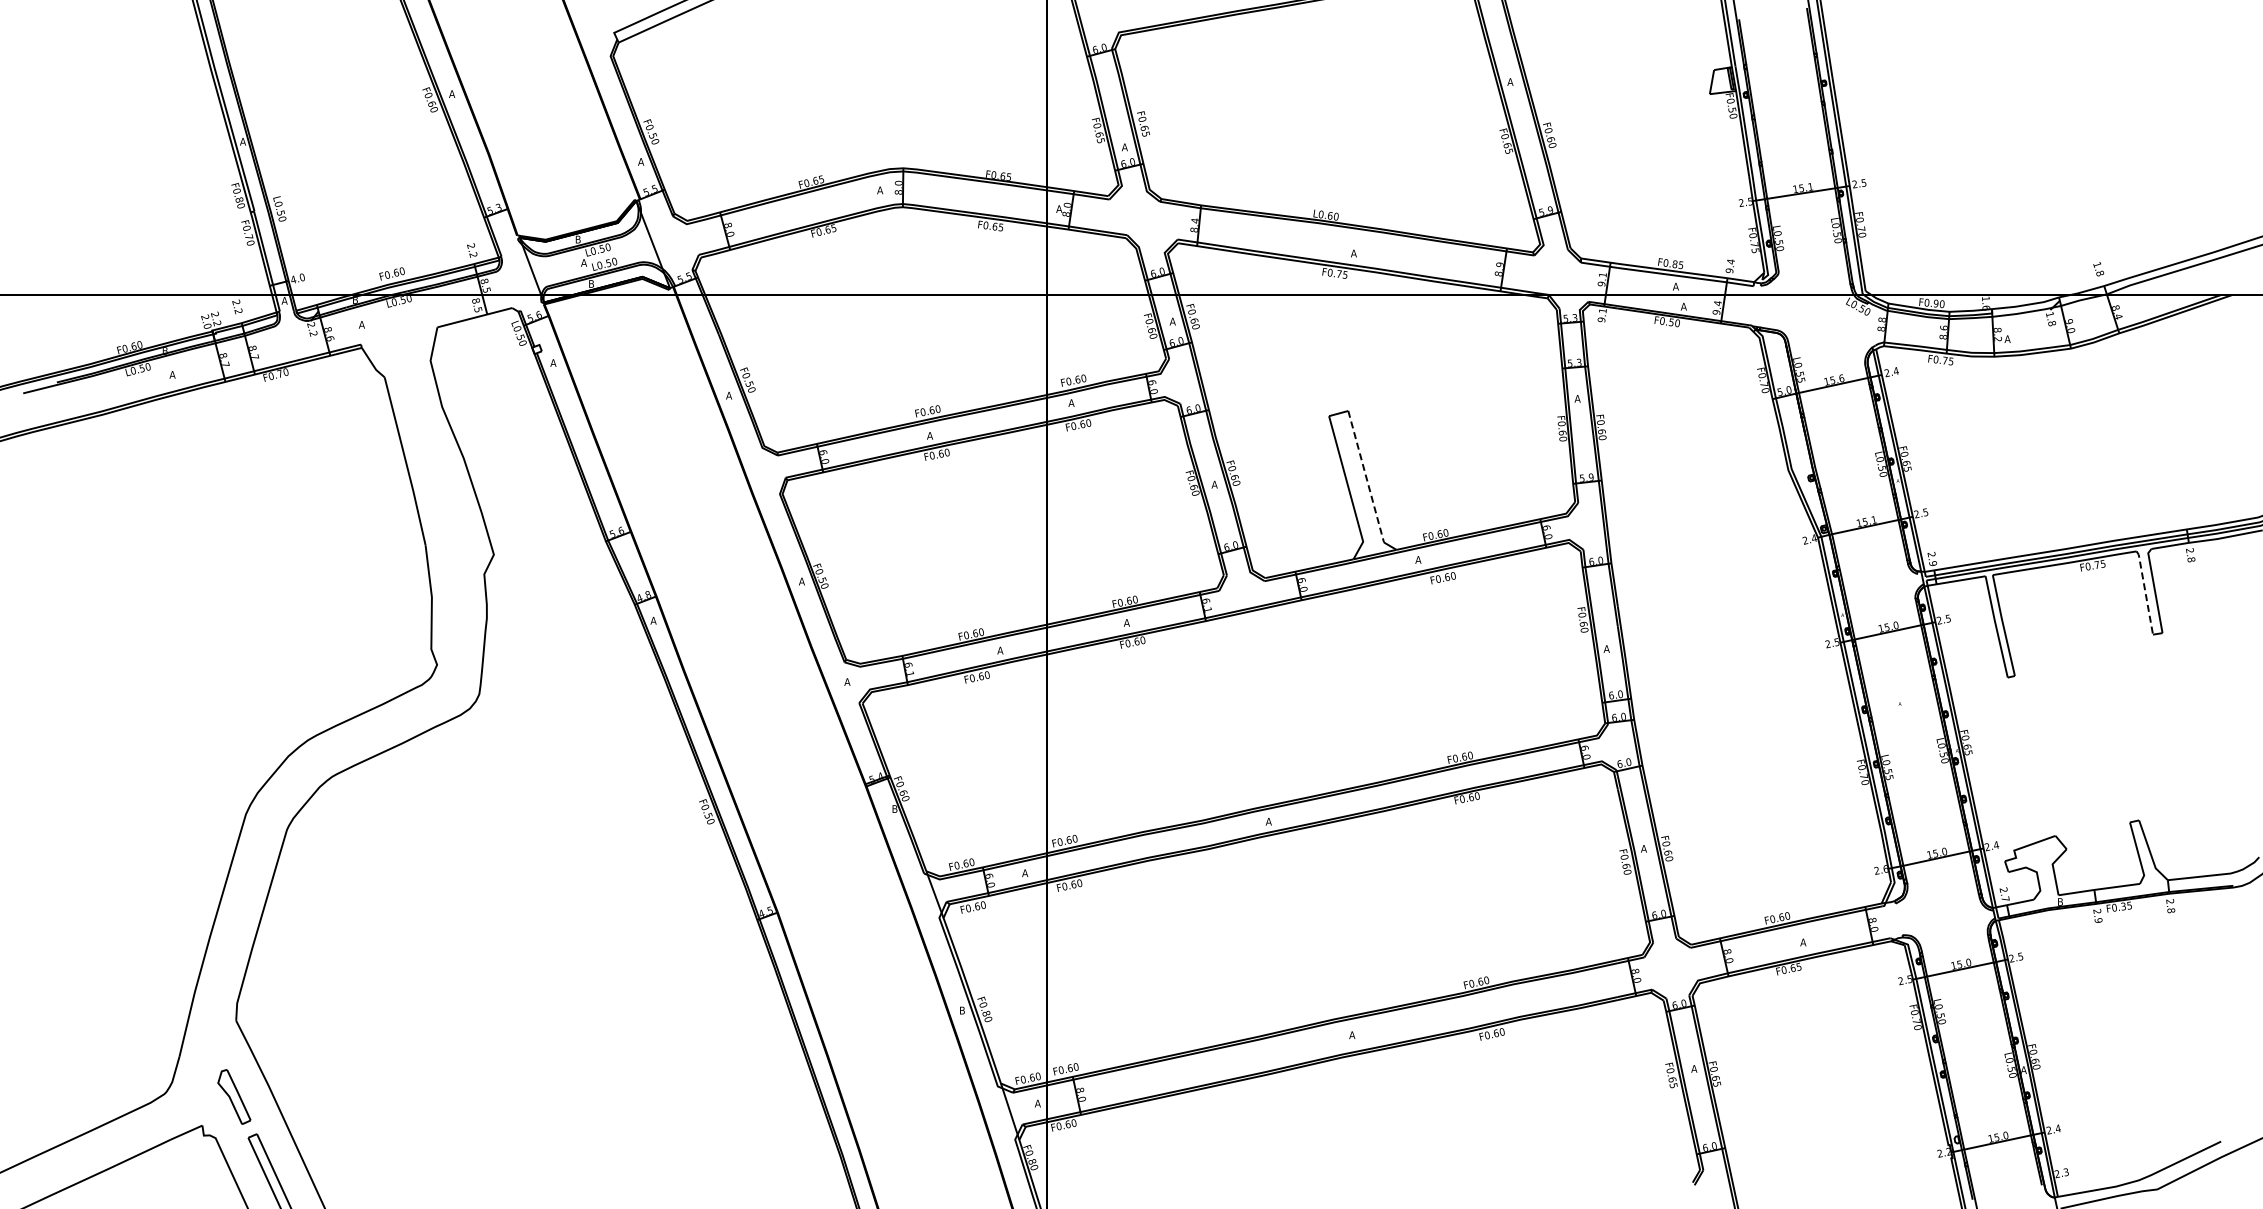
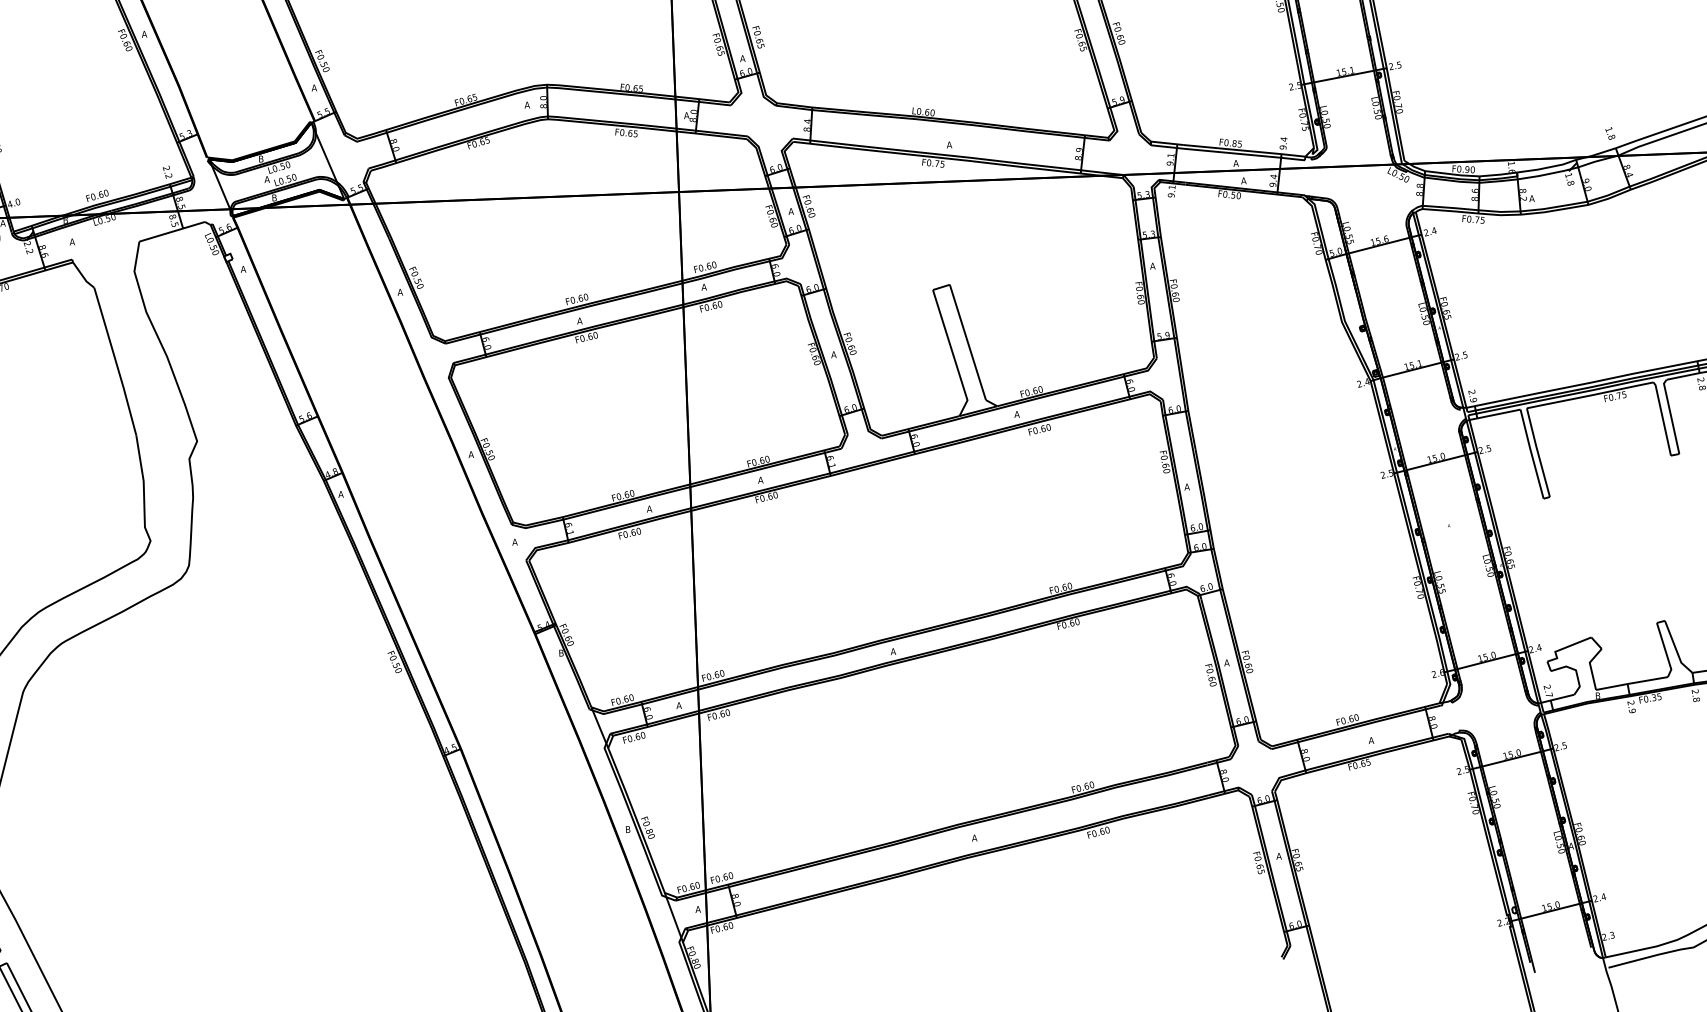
line: (1366, 477) -> (968, 343), dashed -> solid
line: (2145, 592) -> (1662, 418), dashed -> solid

